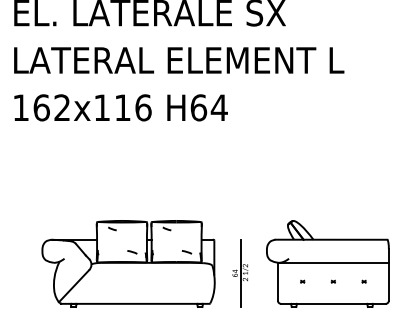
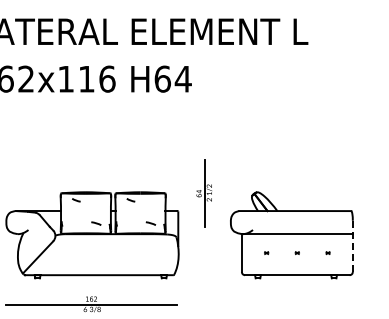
part: (240, 273) -> (204, 193), moved
line: (388, 275) -> (352, 246), solid -> dashed

